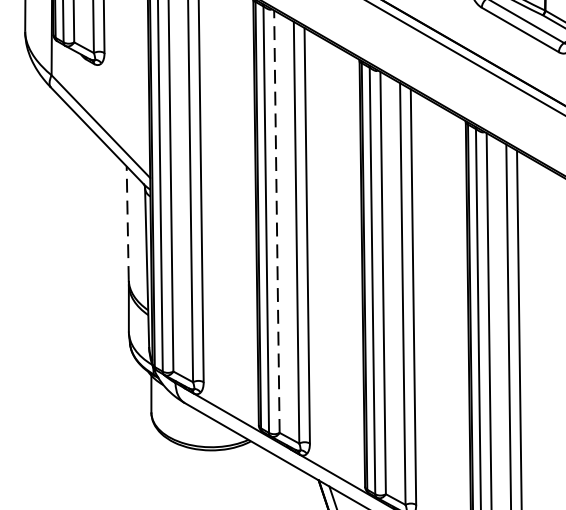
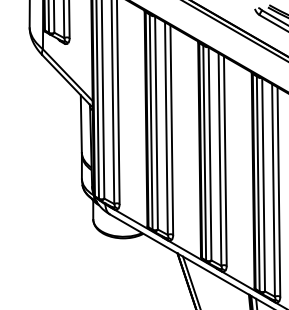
line: (276, 220) -> (156, 122), dashed -> solid
line: (128, 222) -> (81, 123), dashed -> solid

